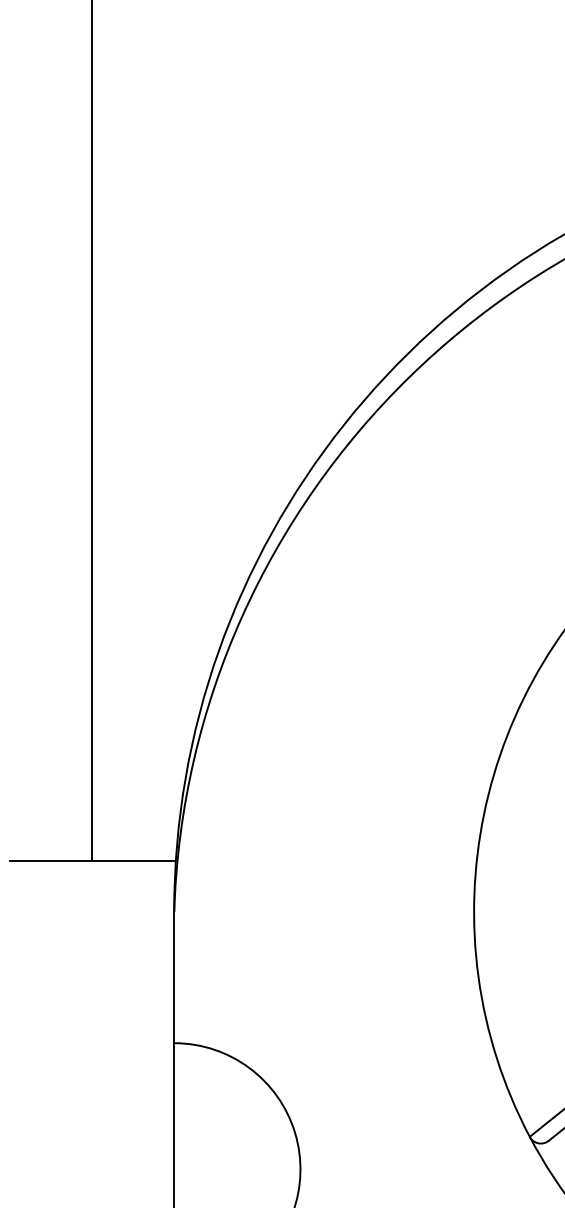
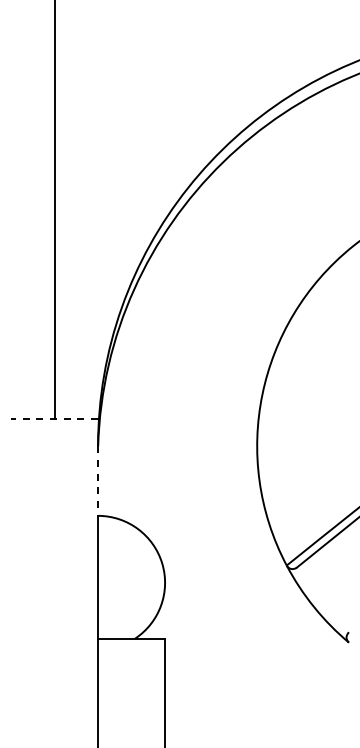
line: (92, 861) -> (54, 419), solid -> dashed
line: (174, 976) -> (98, 480), solid -> dashed

